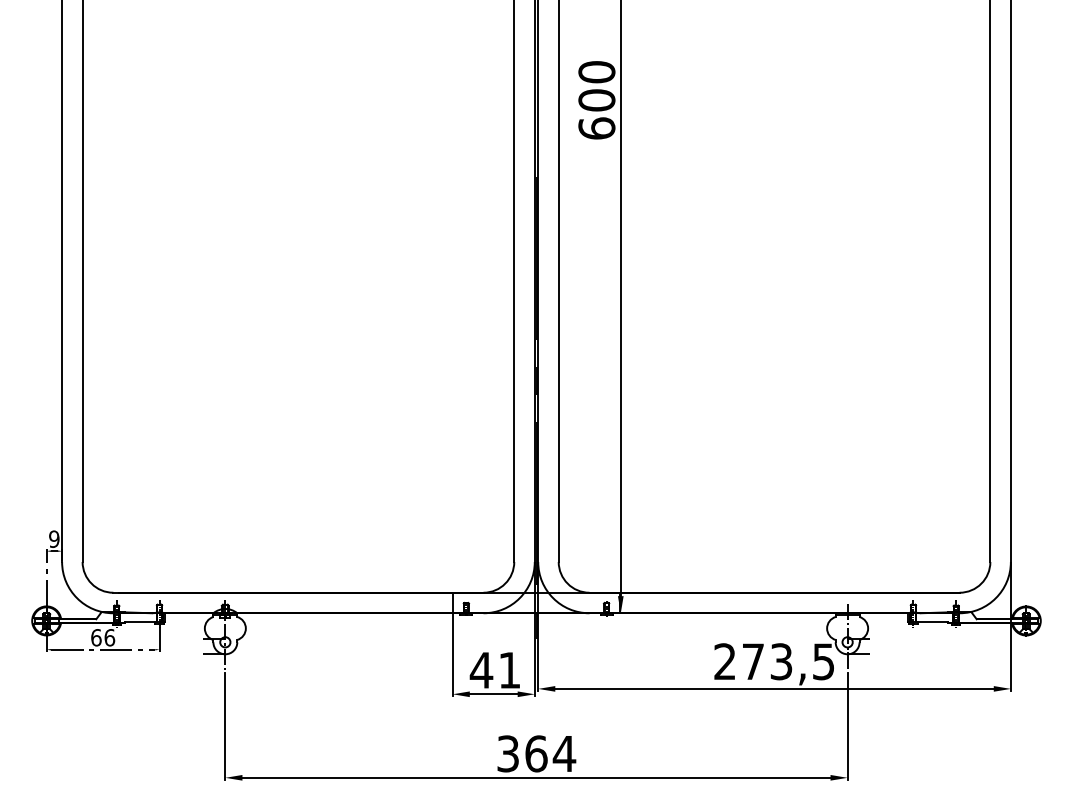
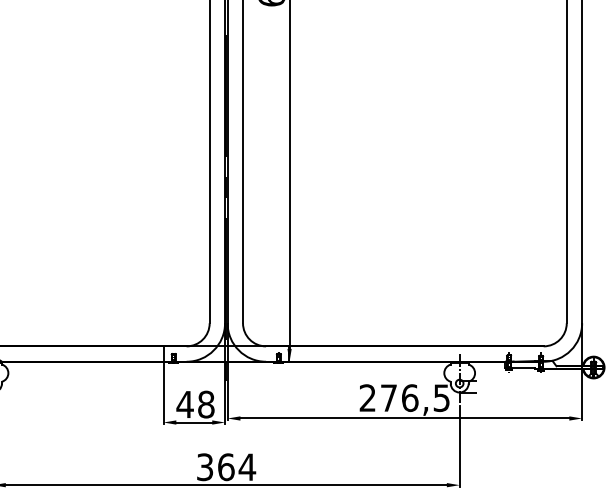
text: (781, 661) -> (410, 397), 273,5 -> 276,5
text: (509, 669) -> (206, 403), 41 -> 48

